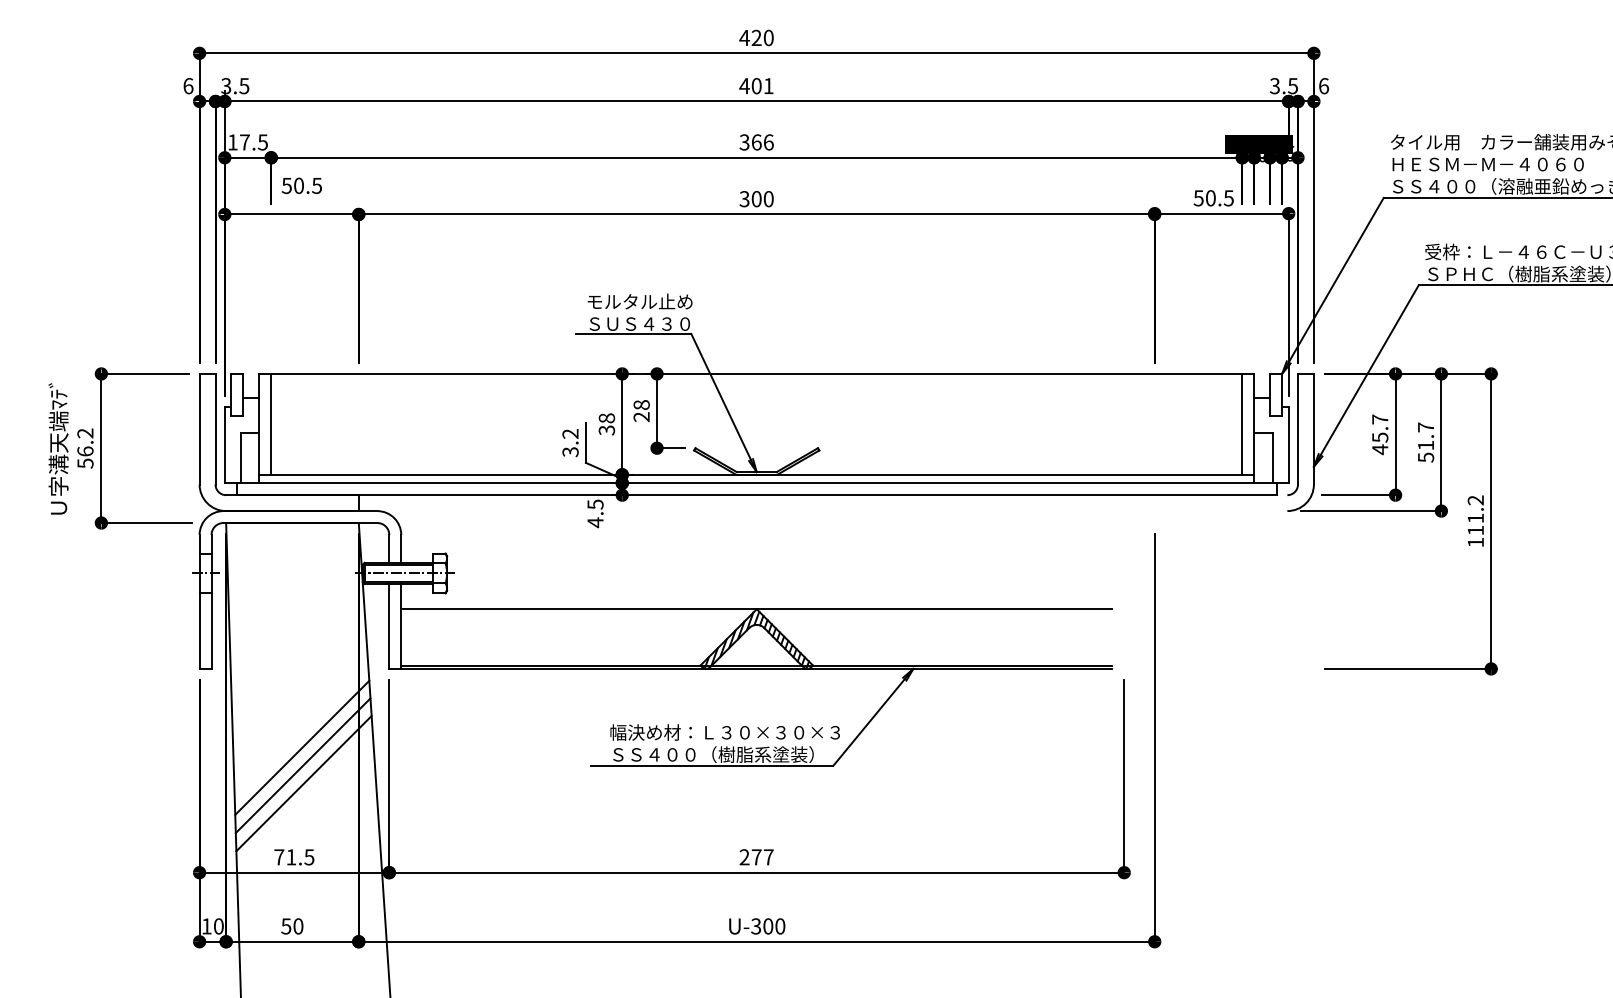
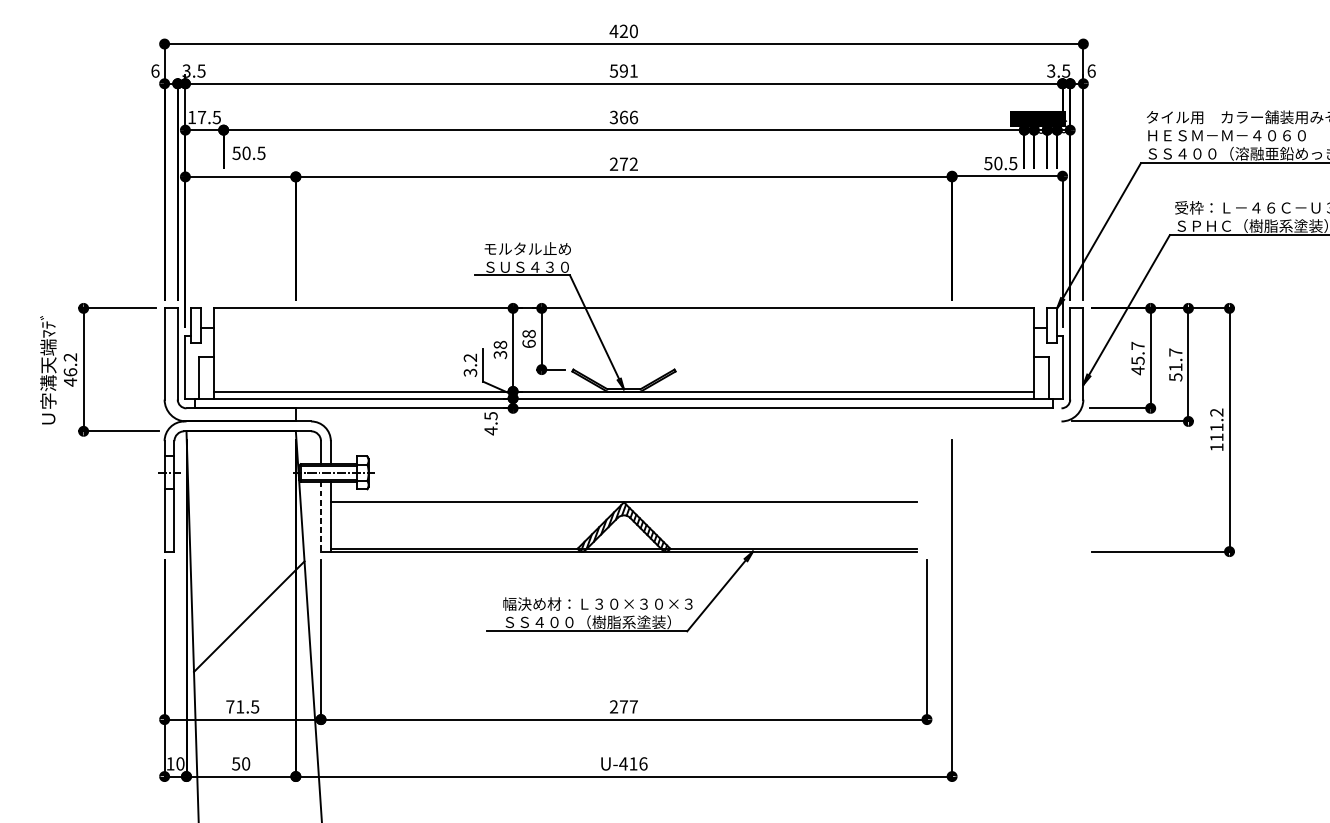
text: (750, 86) -> (618, 71), 401 -> 591
text: (756, 199) -> (623, 164), 300 -> 272
text: (641, 417) -> (528, 344), 28 -> 68
line: (271, 423) -> (223, 349), removed
line: (1242, 423) -> (1024, 349), removed
text: (85, 463) -> (70, 382), 56.2 -> 46.2
line: (389, 627) -> (321, 517), solid -> dashed
line: (302, 765) -> (249, 631), removed
line: (303, 783) -> (250, 646), removed
text: (767, 926) -> (632, 763), U-300 -> U-416

